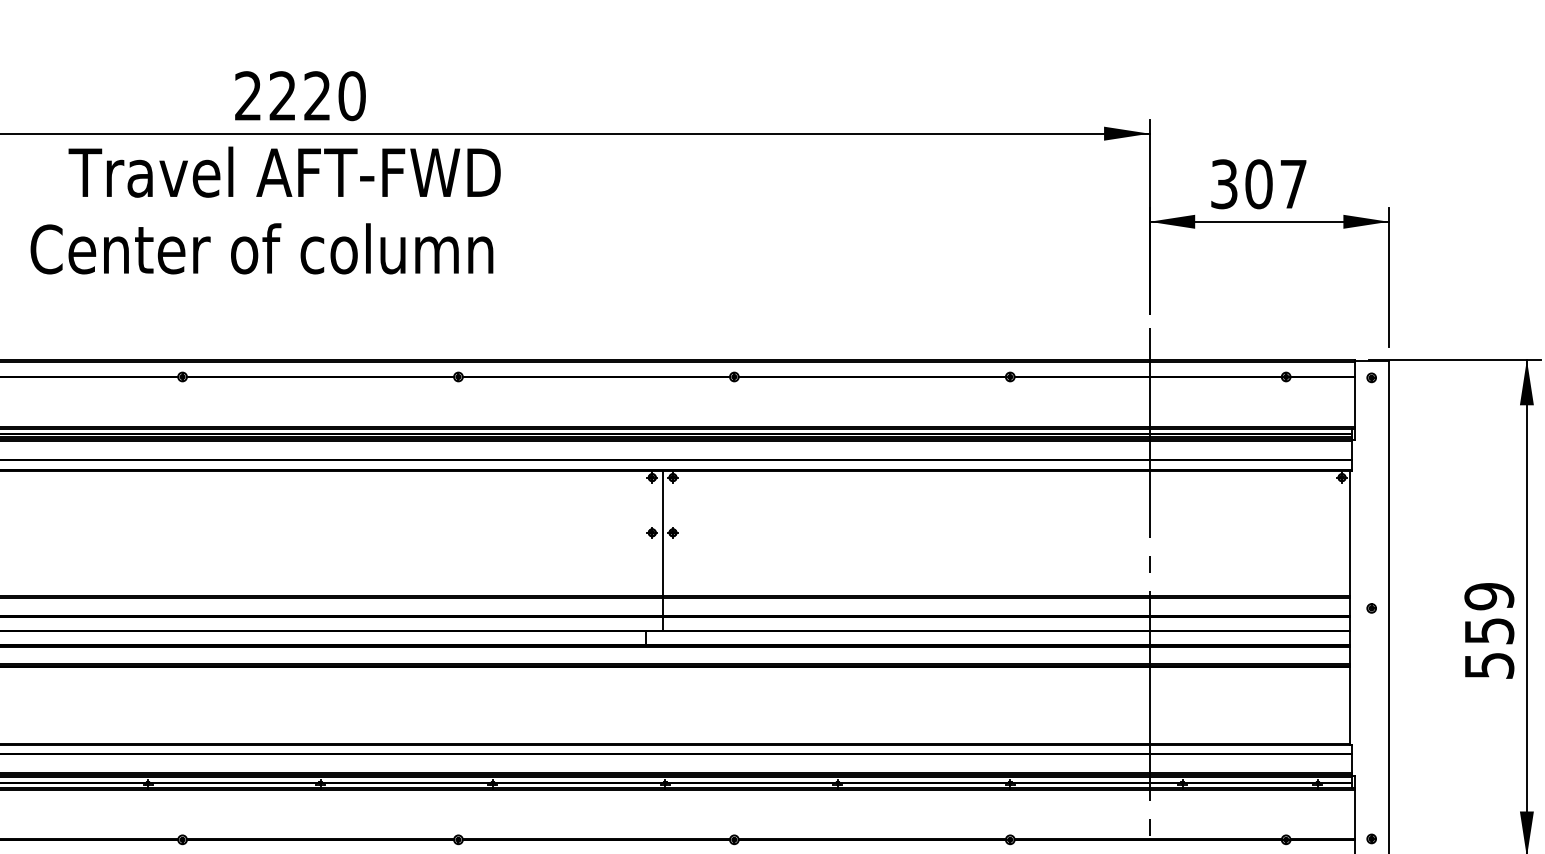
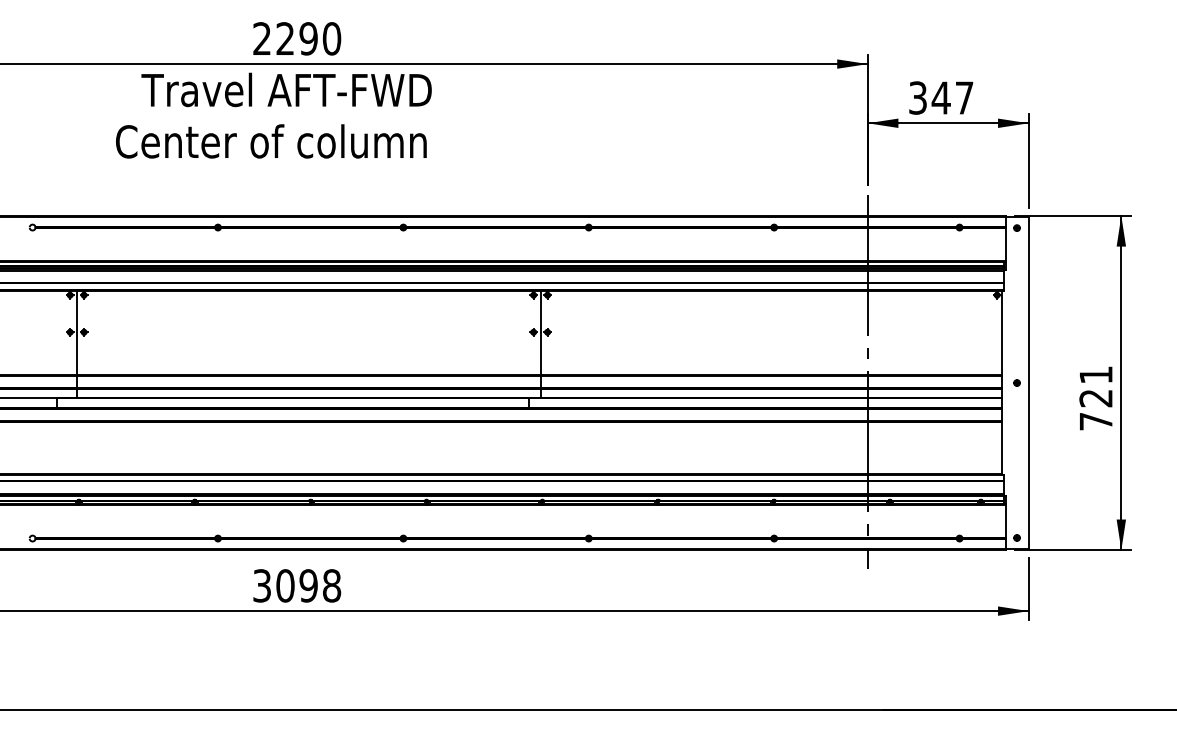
text: (317, 95) -> (308, 38), 2220 -> 2290
text: (1257, 183) -> (940, 97), 307 -> 347
text: (1488, 631) -> (1095, 398), 559 -> 721

